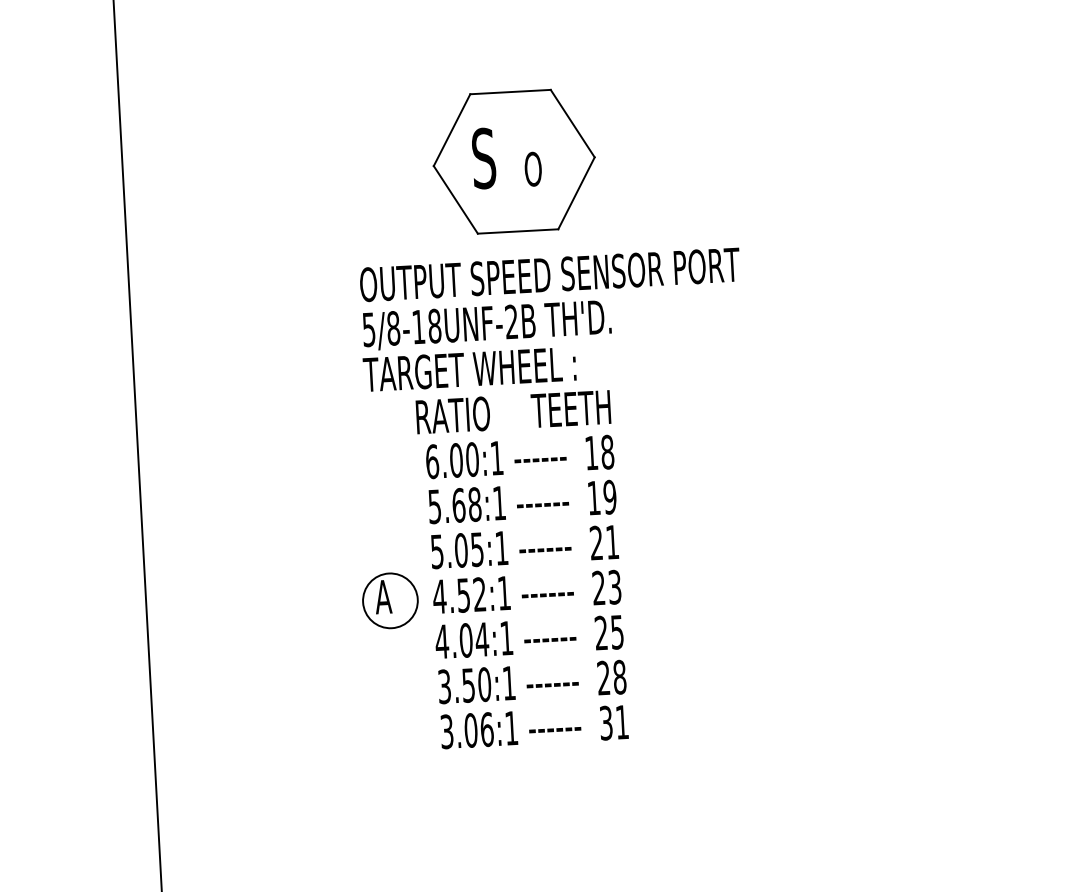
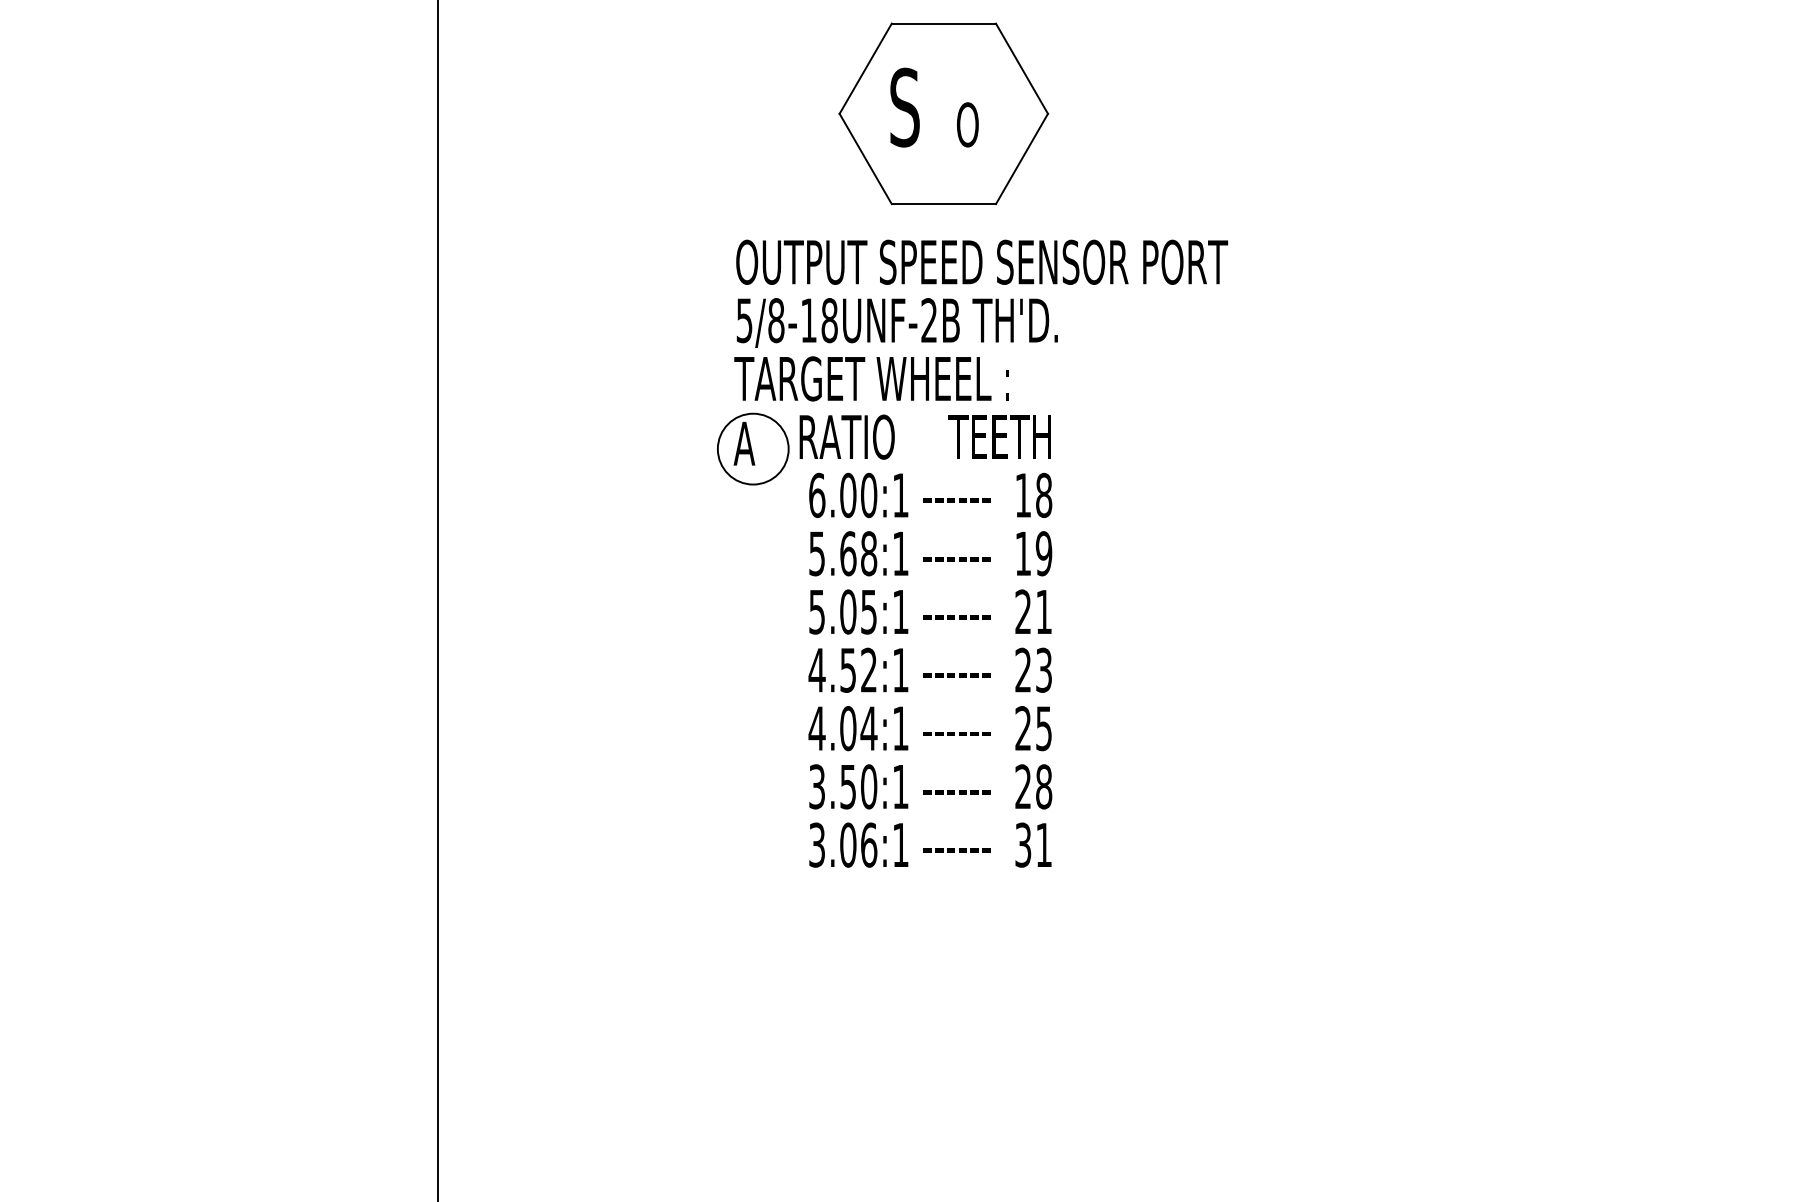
part: (390, 600) -> (753, 448), moved

